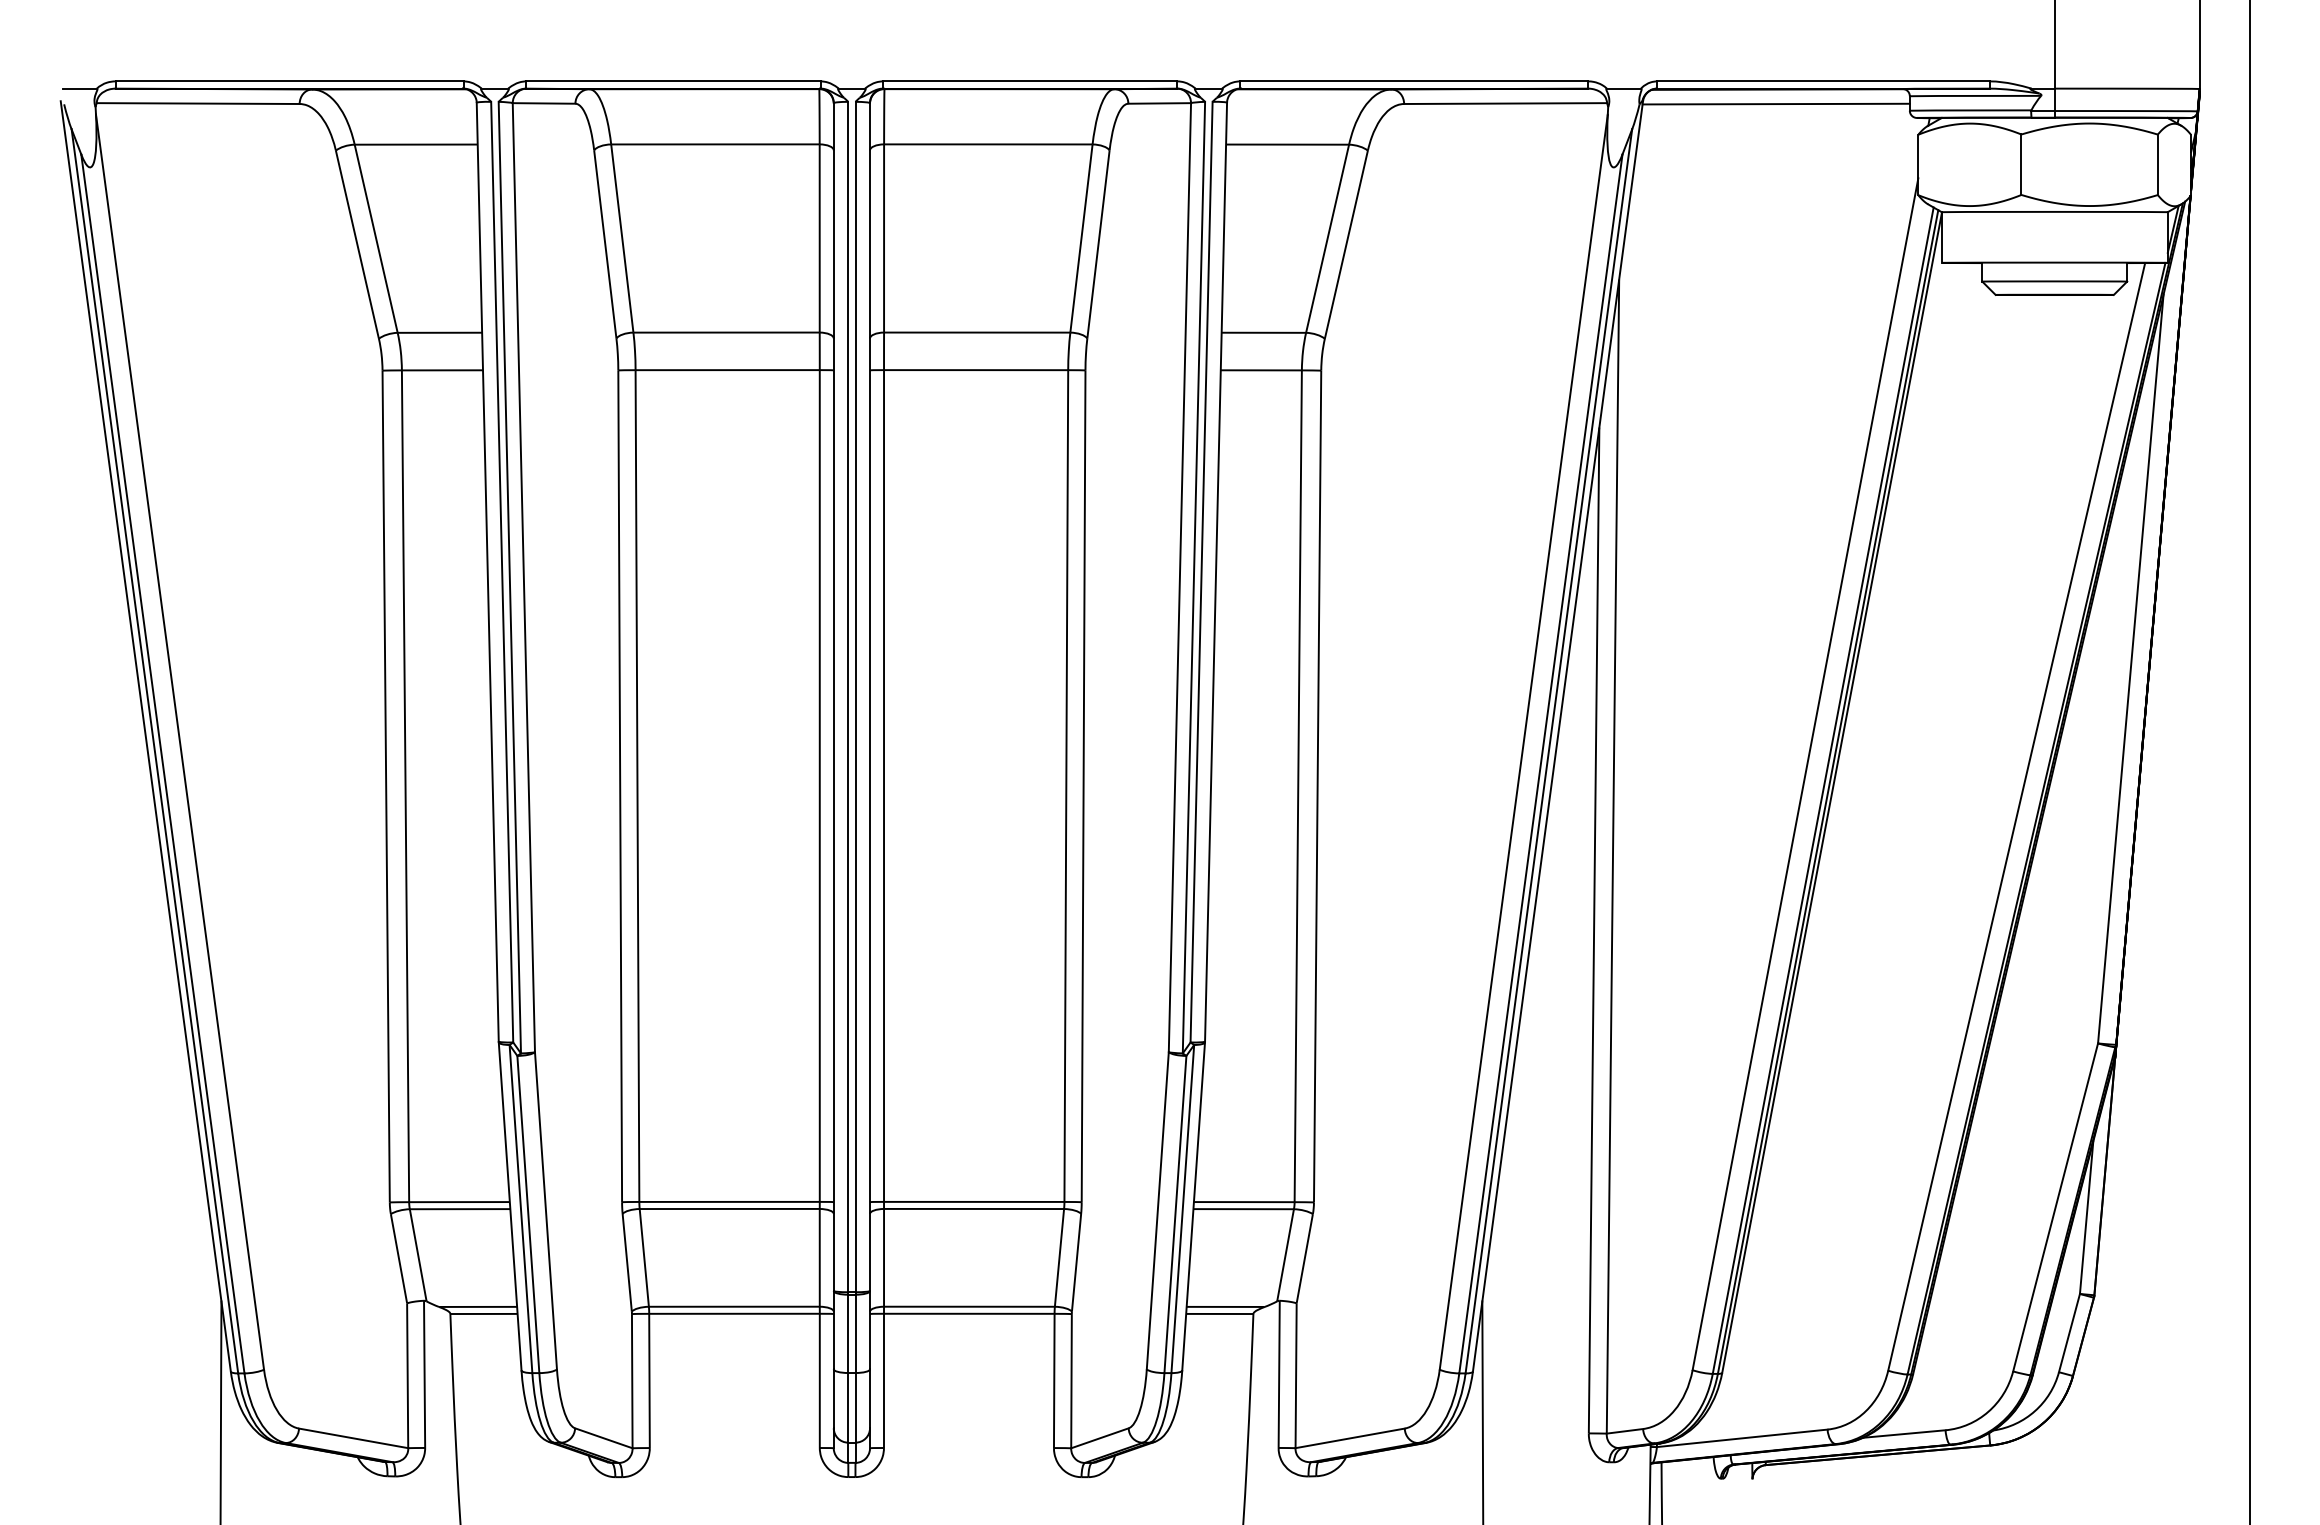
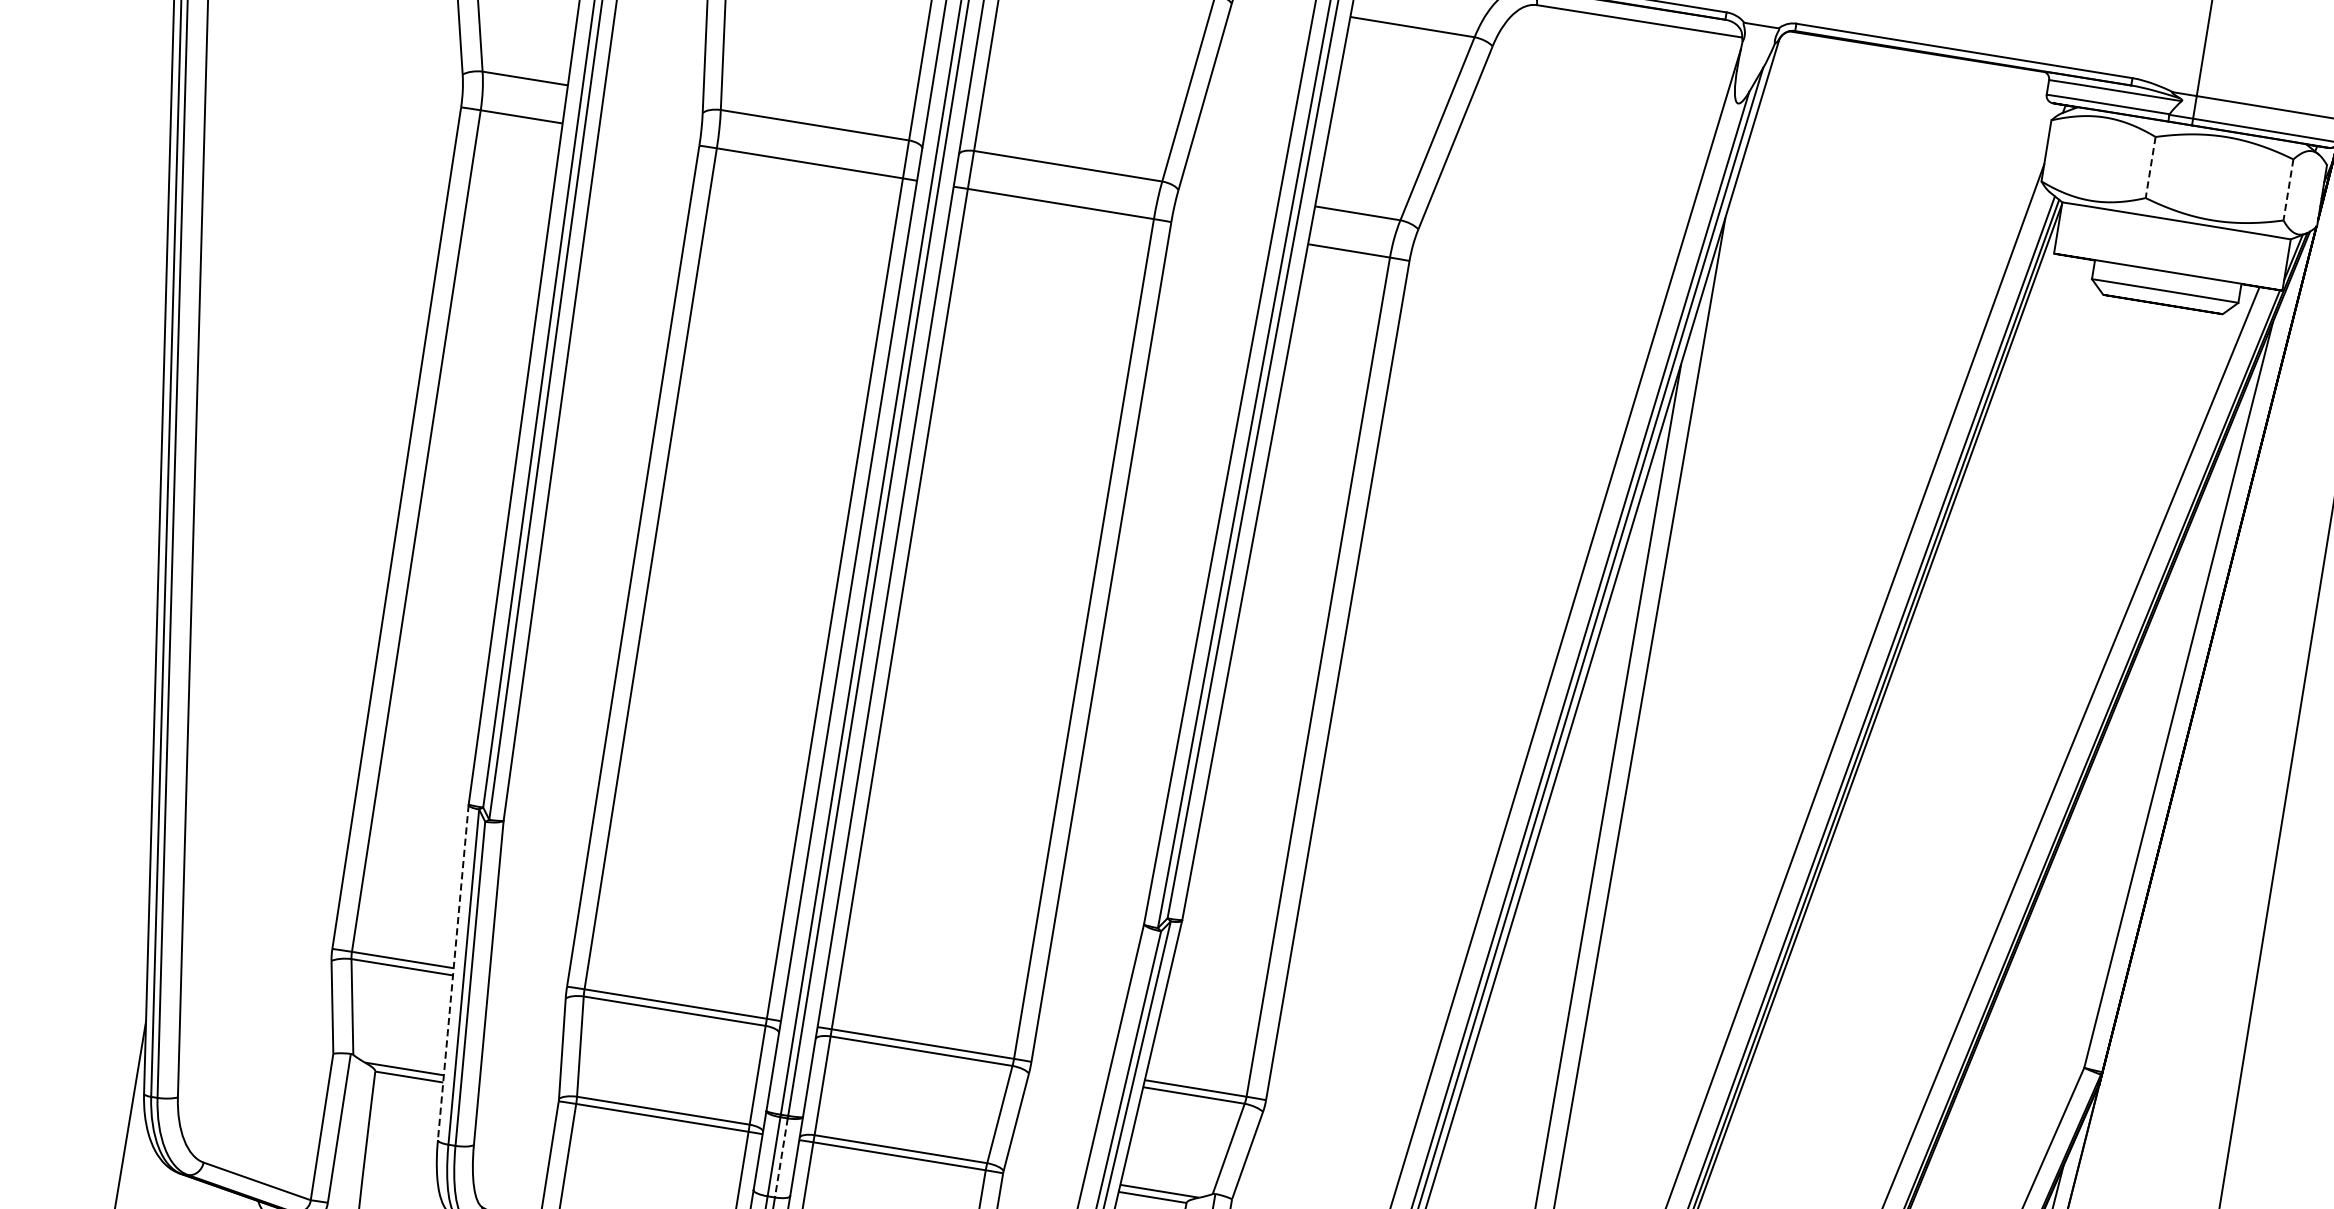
line: (1775, 103) -> (1912, 65), removed
line: (2021, 165) -> (2150, 168), solid -> dashed
line: (2157, 165) -> (2287, 190), solid -> dashed
line: (510, 1206) -> (453, 972), solid -> dashed
line: (855, 1334) -> (781, 1158), solid -> dashed

